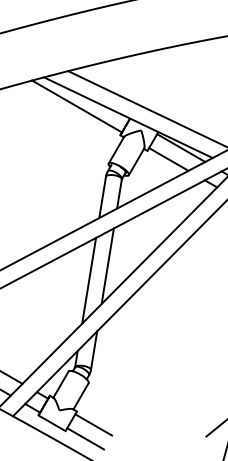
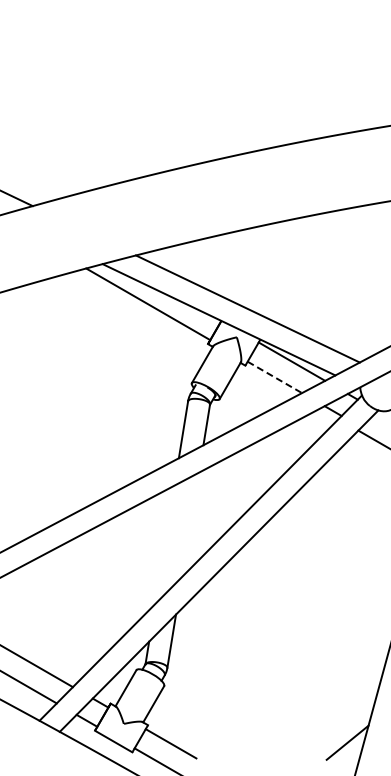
line: (169, 159) -> (275, 377), solid -> dashed
line: (107, 266) -> (190, 524), removed
line: (88, 280) -> (164, 544), removed

